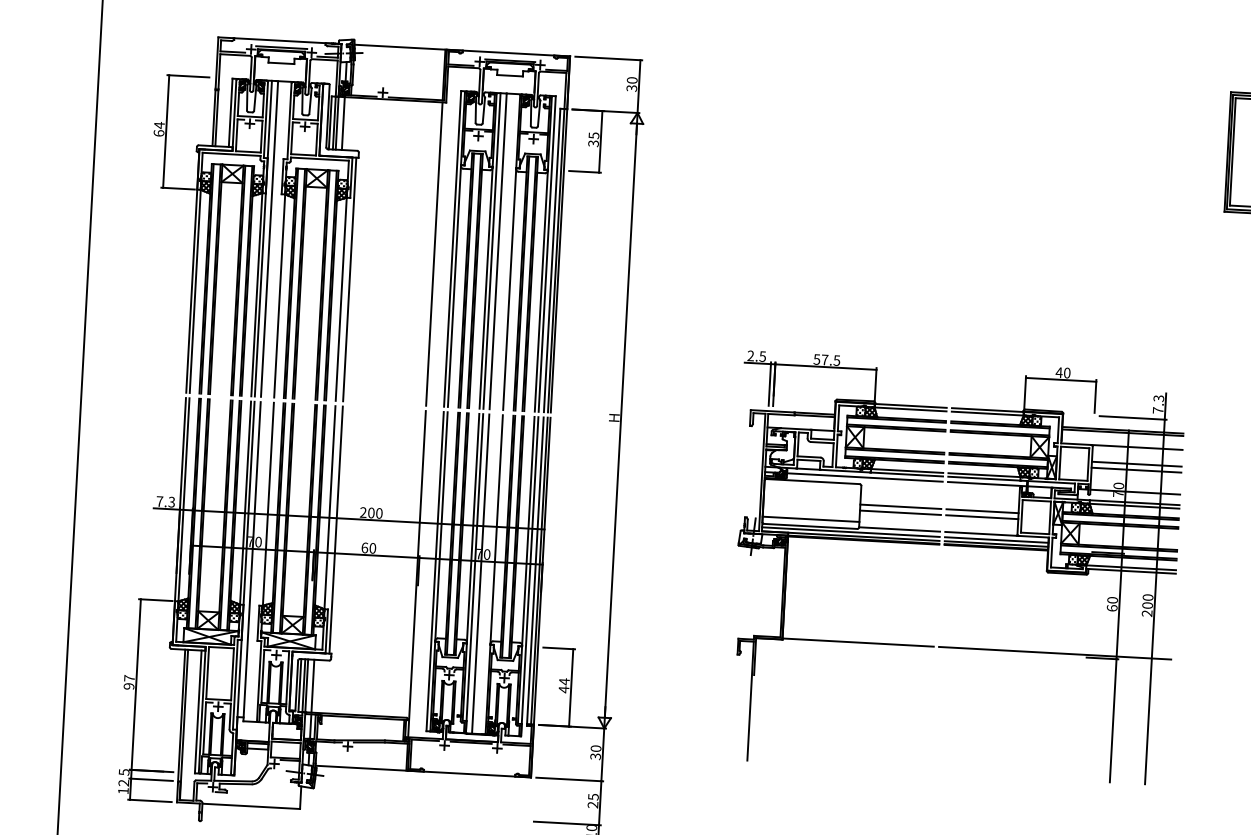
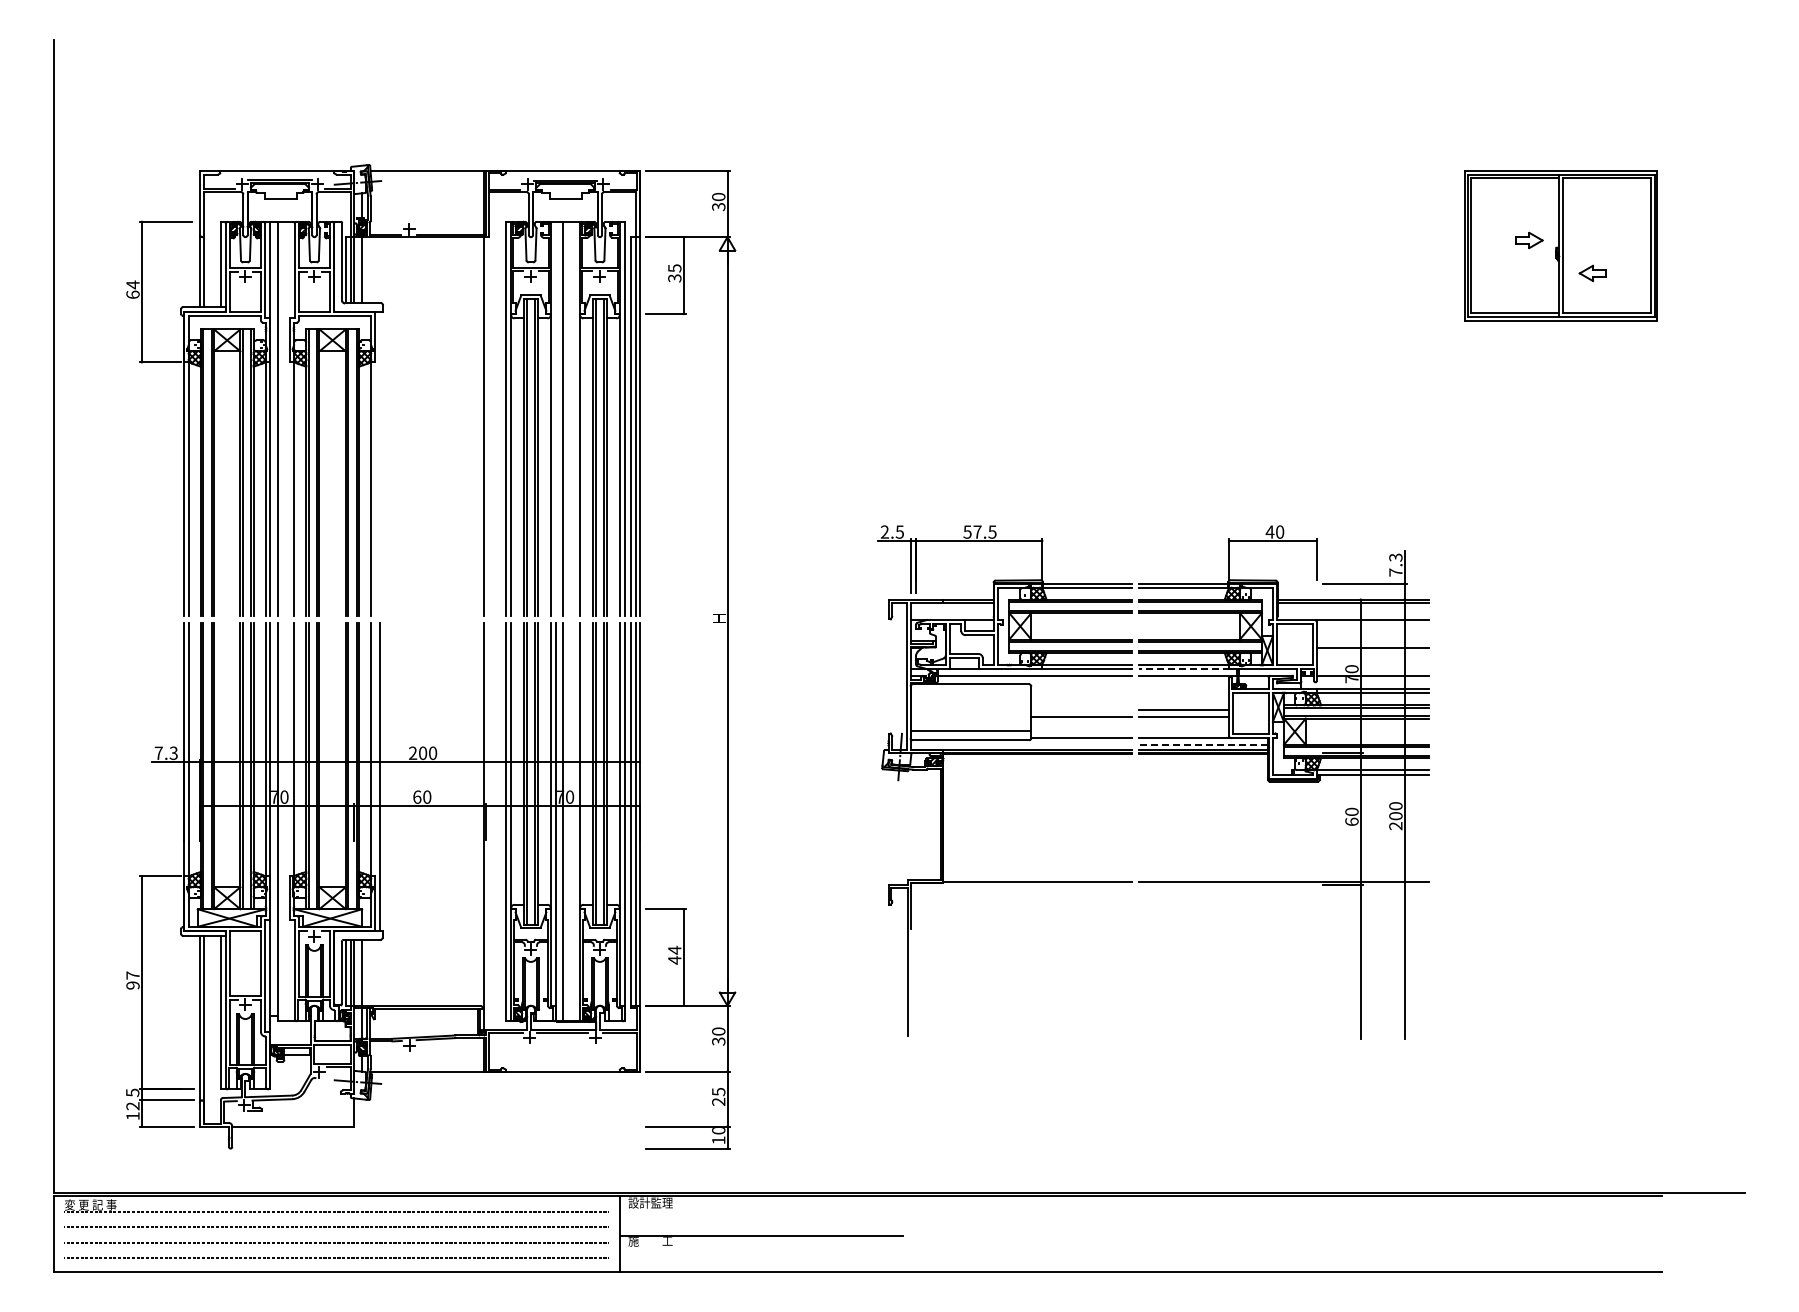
line: (491, 250) -> (555, 418), removed
line: (349, 279) -> (380, 463), removed
line: (1136, 463) -> (1372, 640), removed
line: (984, 478) -> (1184, 669), solid -> dashed
line: (900, 506) -> (1081, 709), removed
line: (850, 531) -> (1021, 744), removed
line: (996, 539) -> (1203, 744), solid -> dashed

